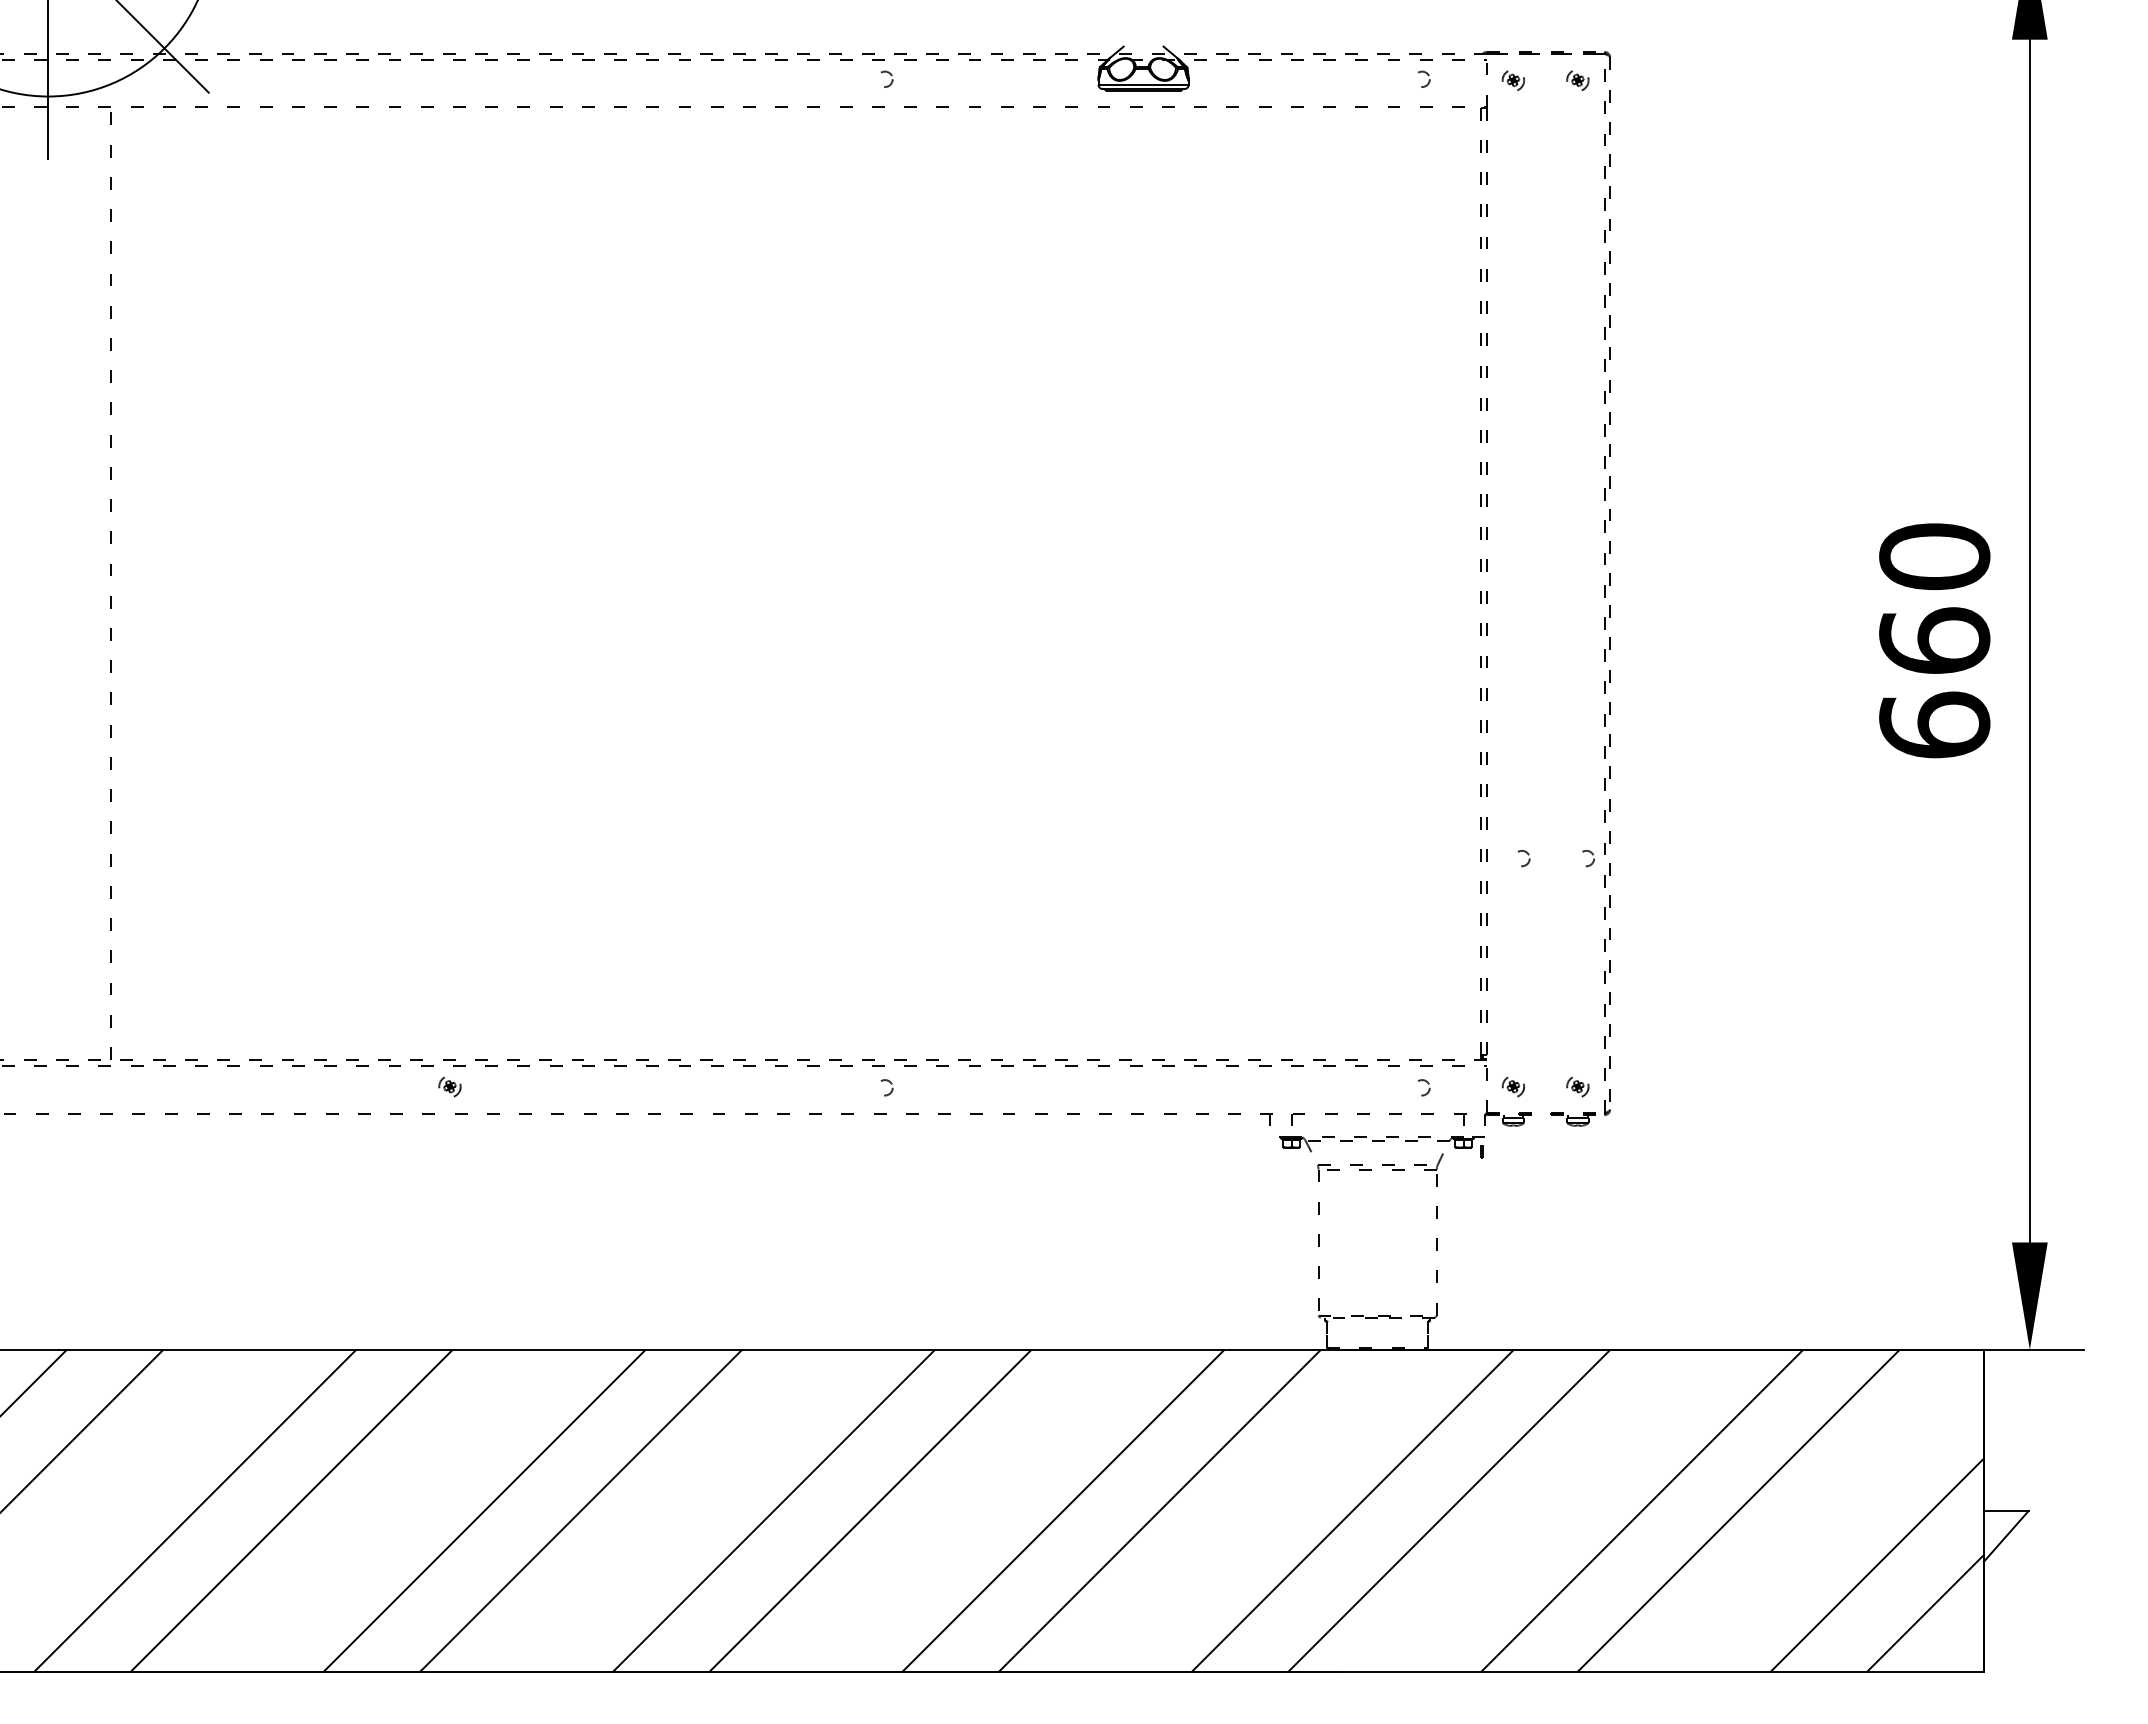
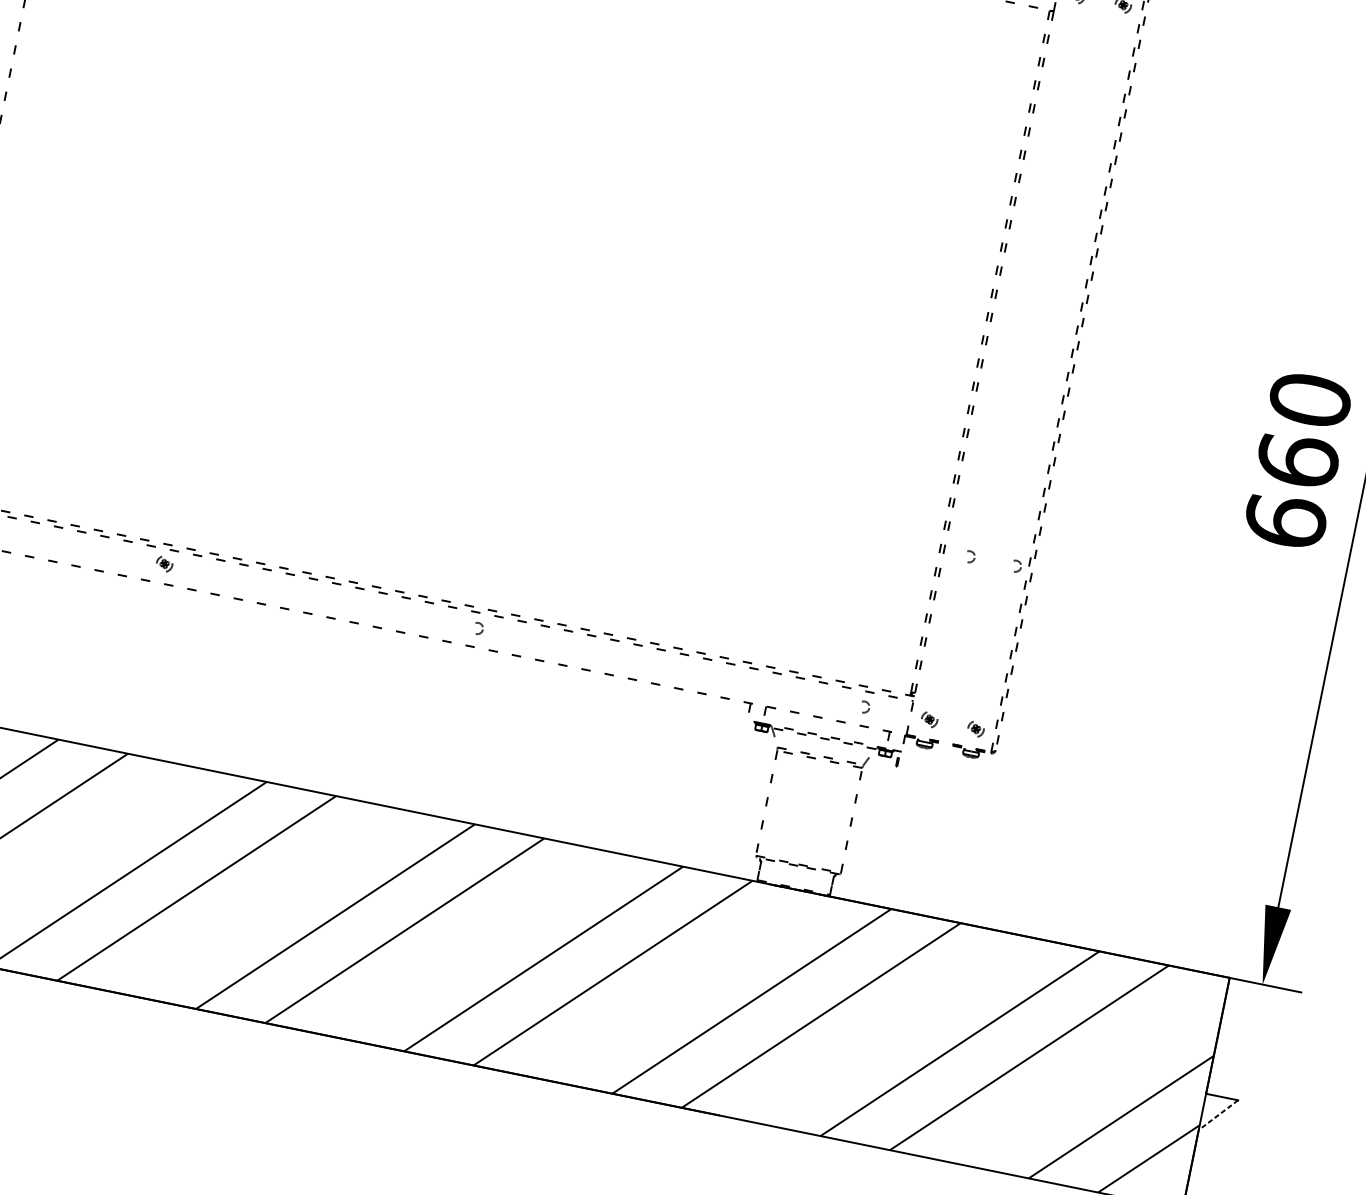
line: (2006, 1536) -> (1218, 1115), solid -> dashed

